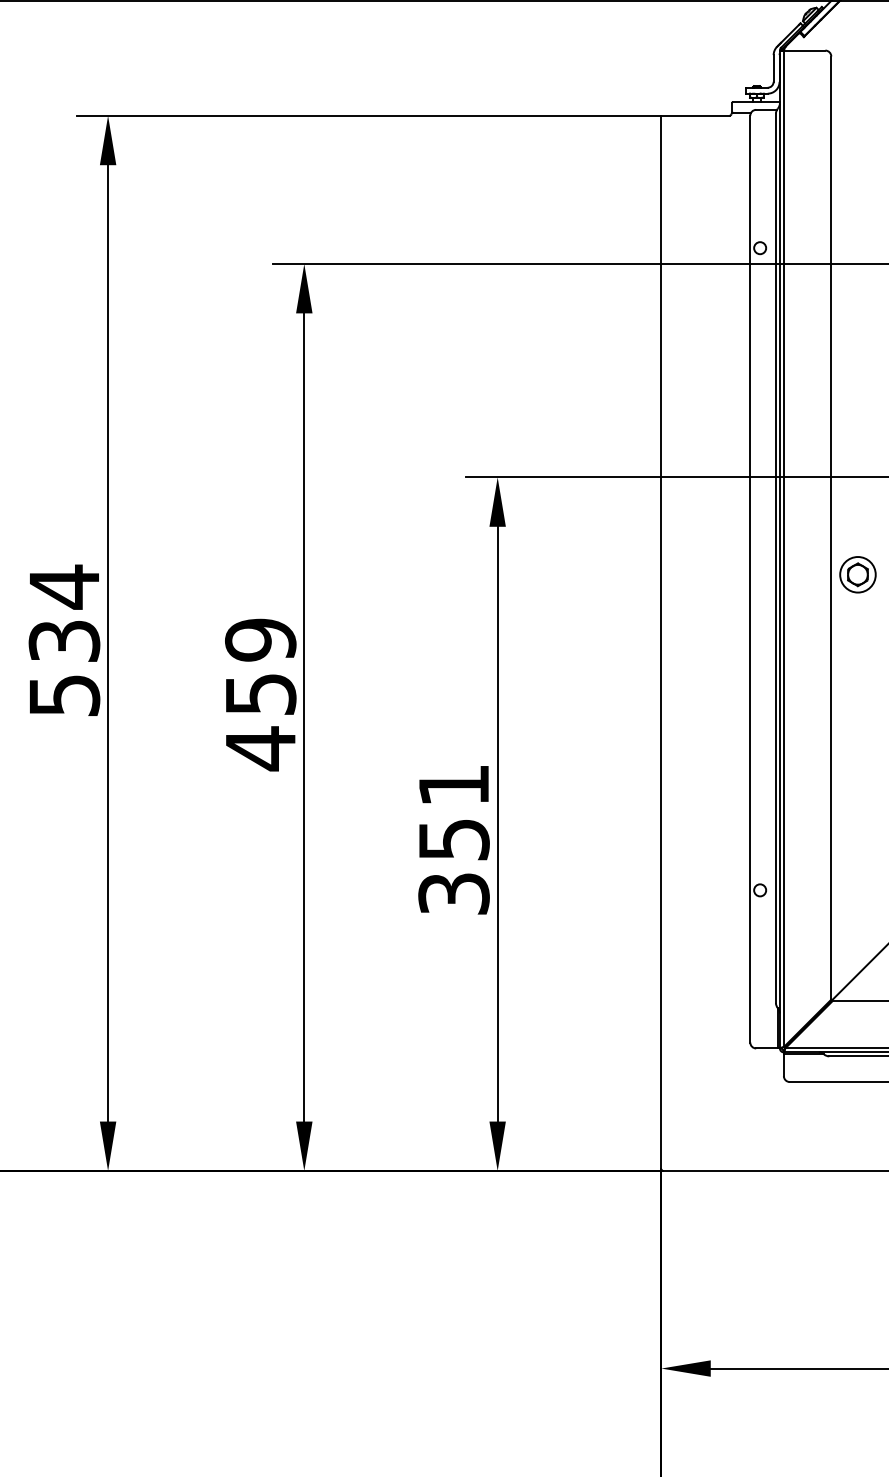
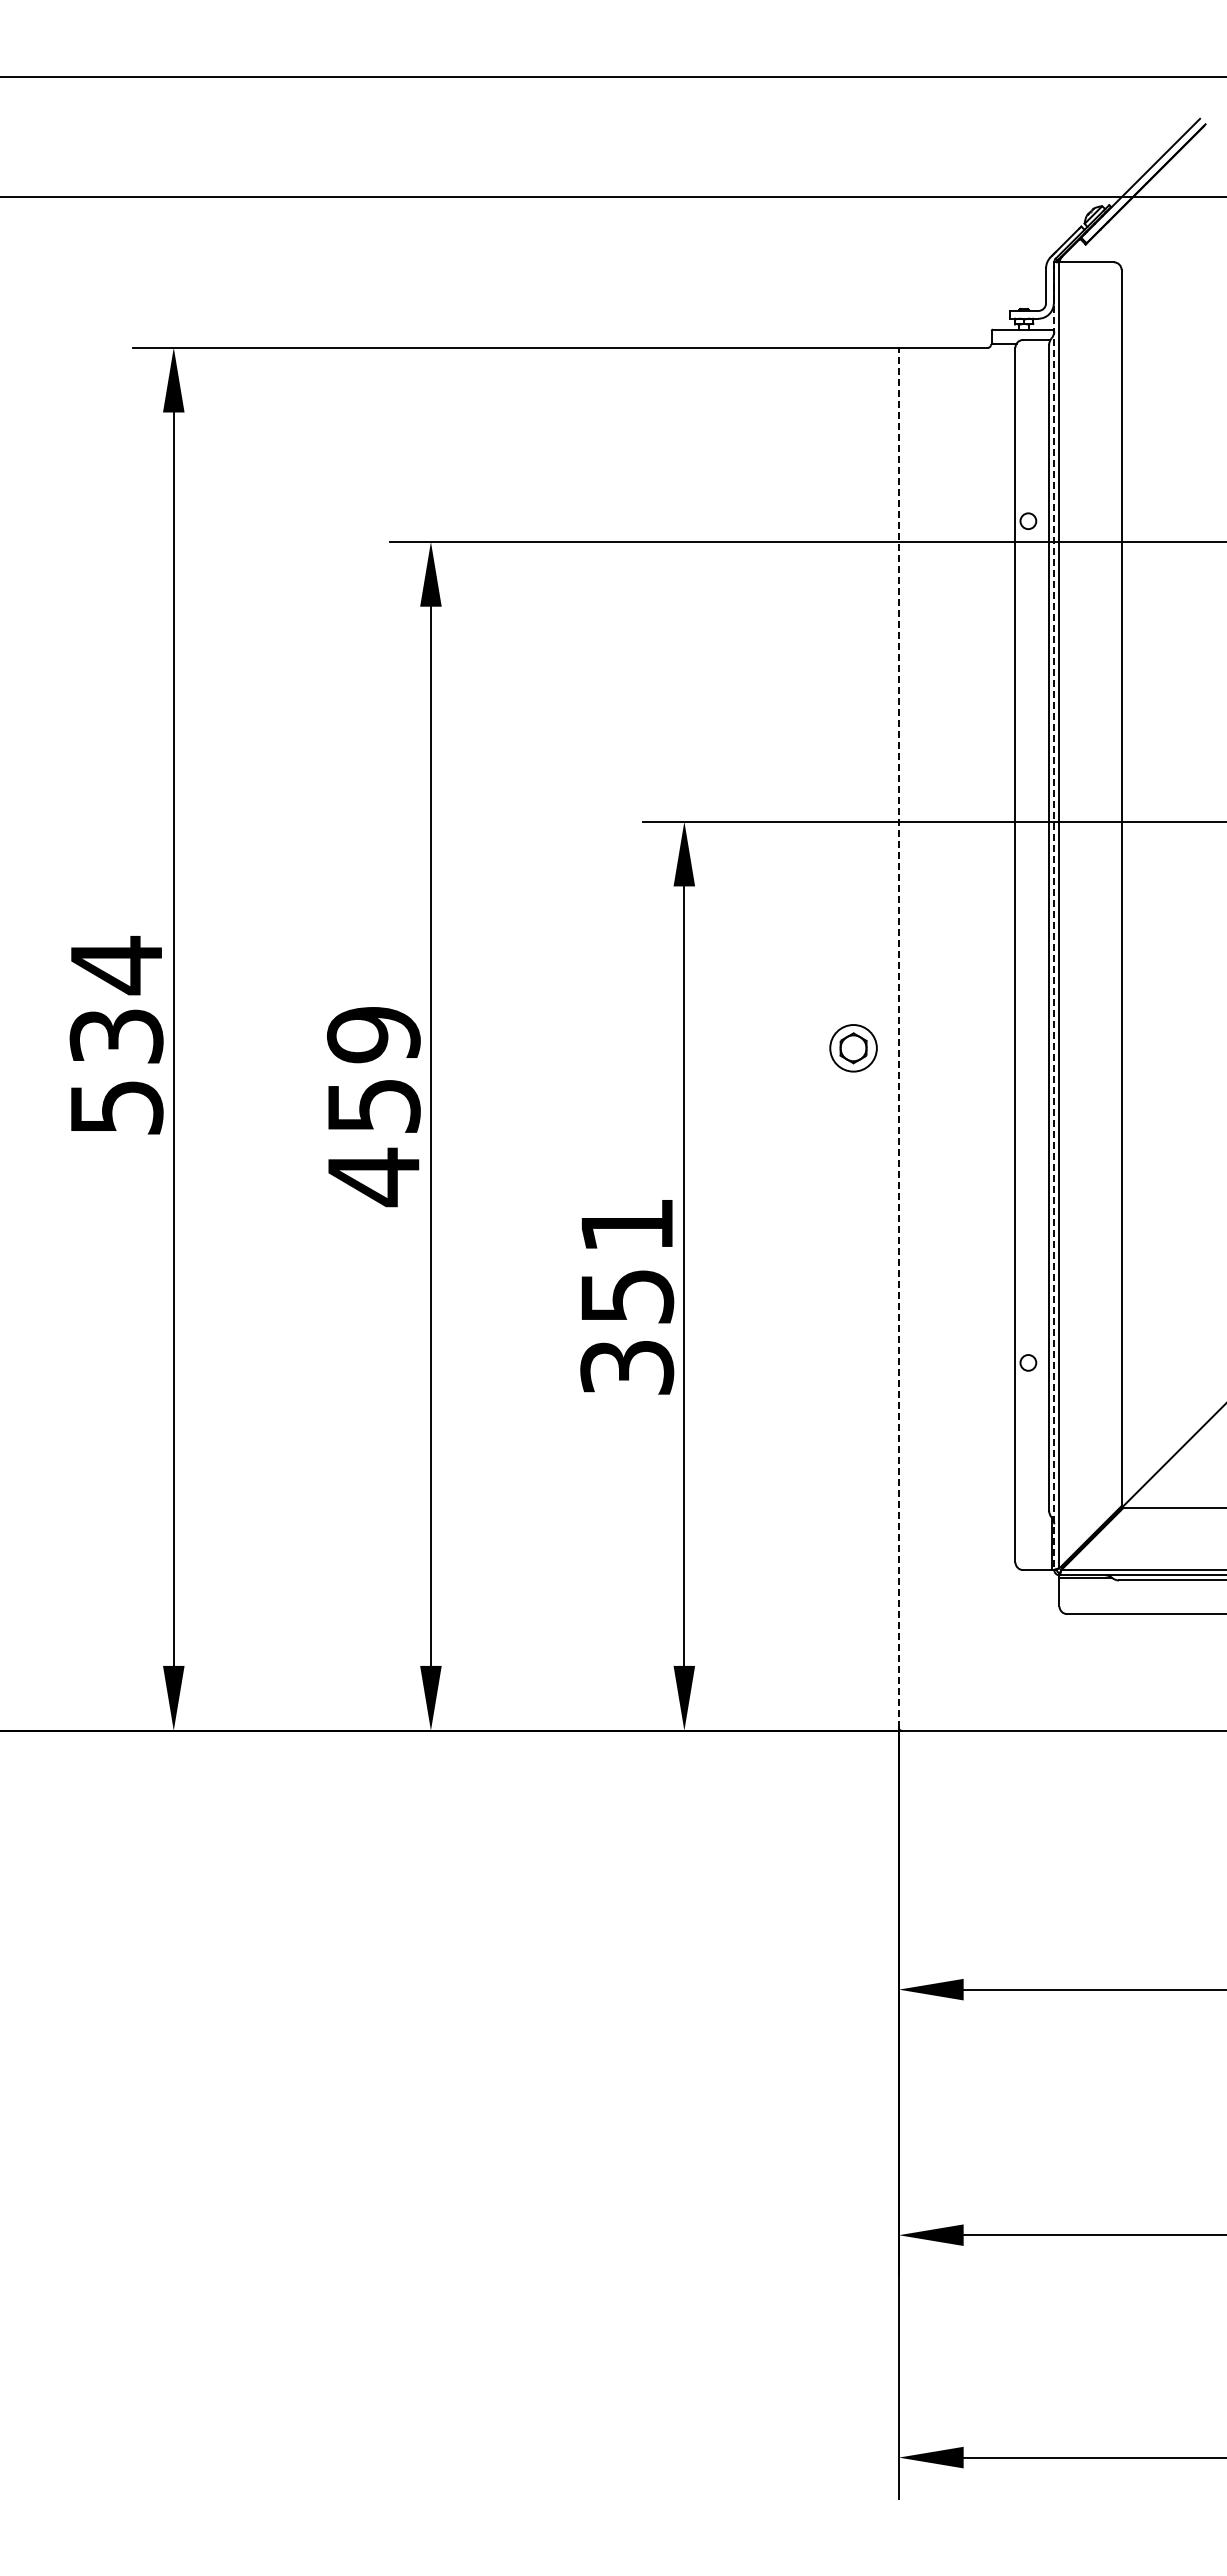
line: (780, 549) -> (1054, 916), solid -> dashed
part: (857, 574) -> (853, 1048), moved
line: (661, 642) -> (898, 1037), solid -> dashed

